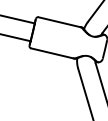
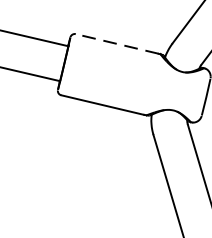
line: (59, 22) -> (116, 44), solid -> dashed

